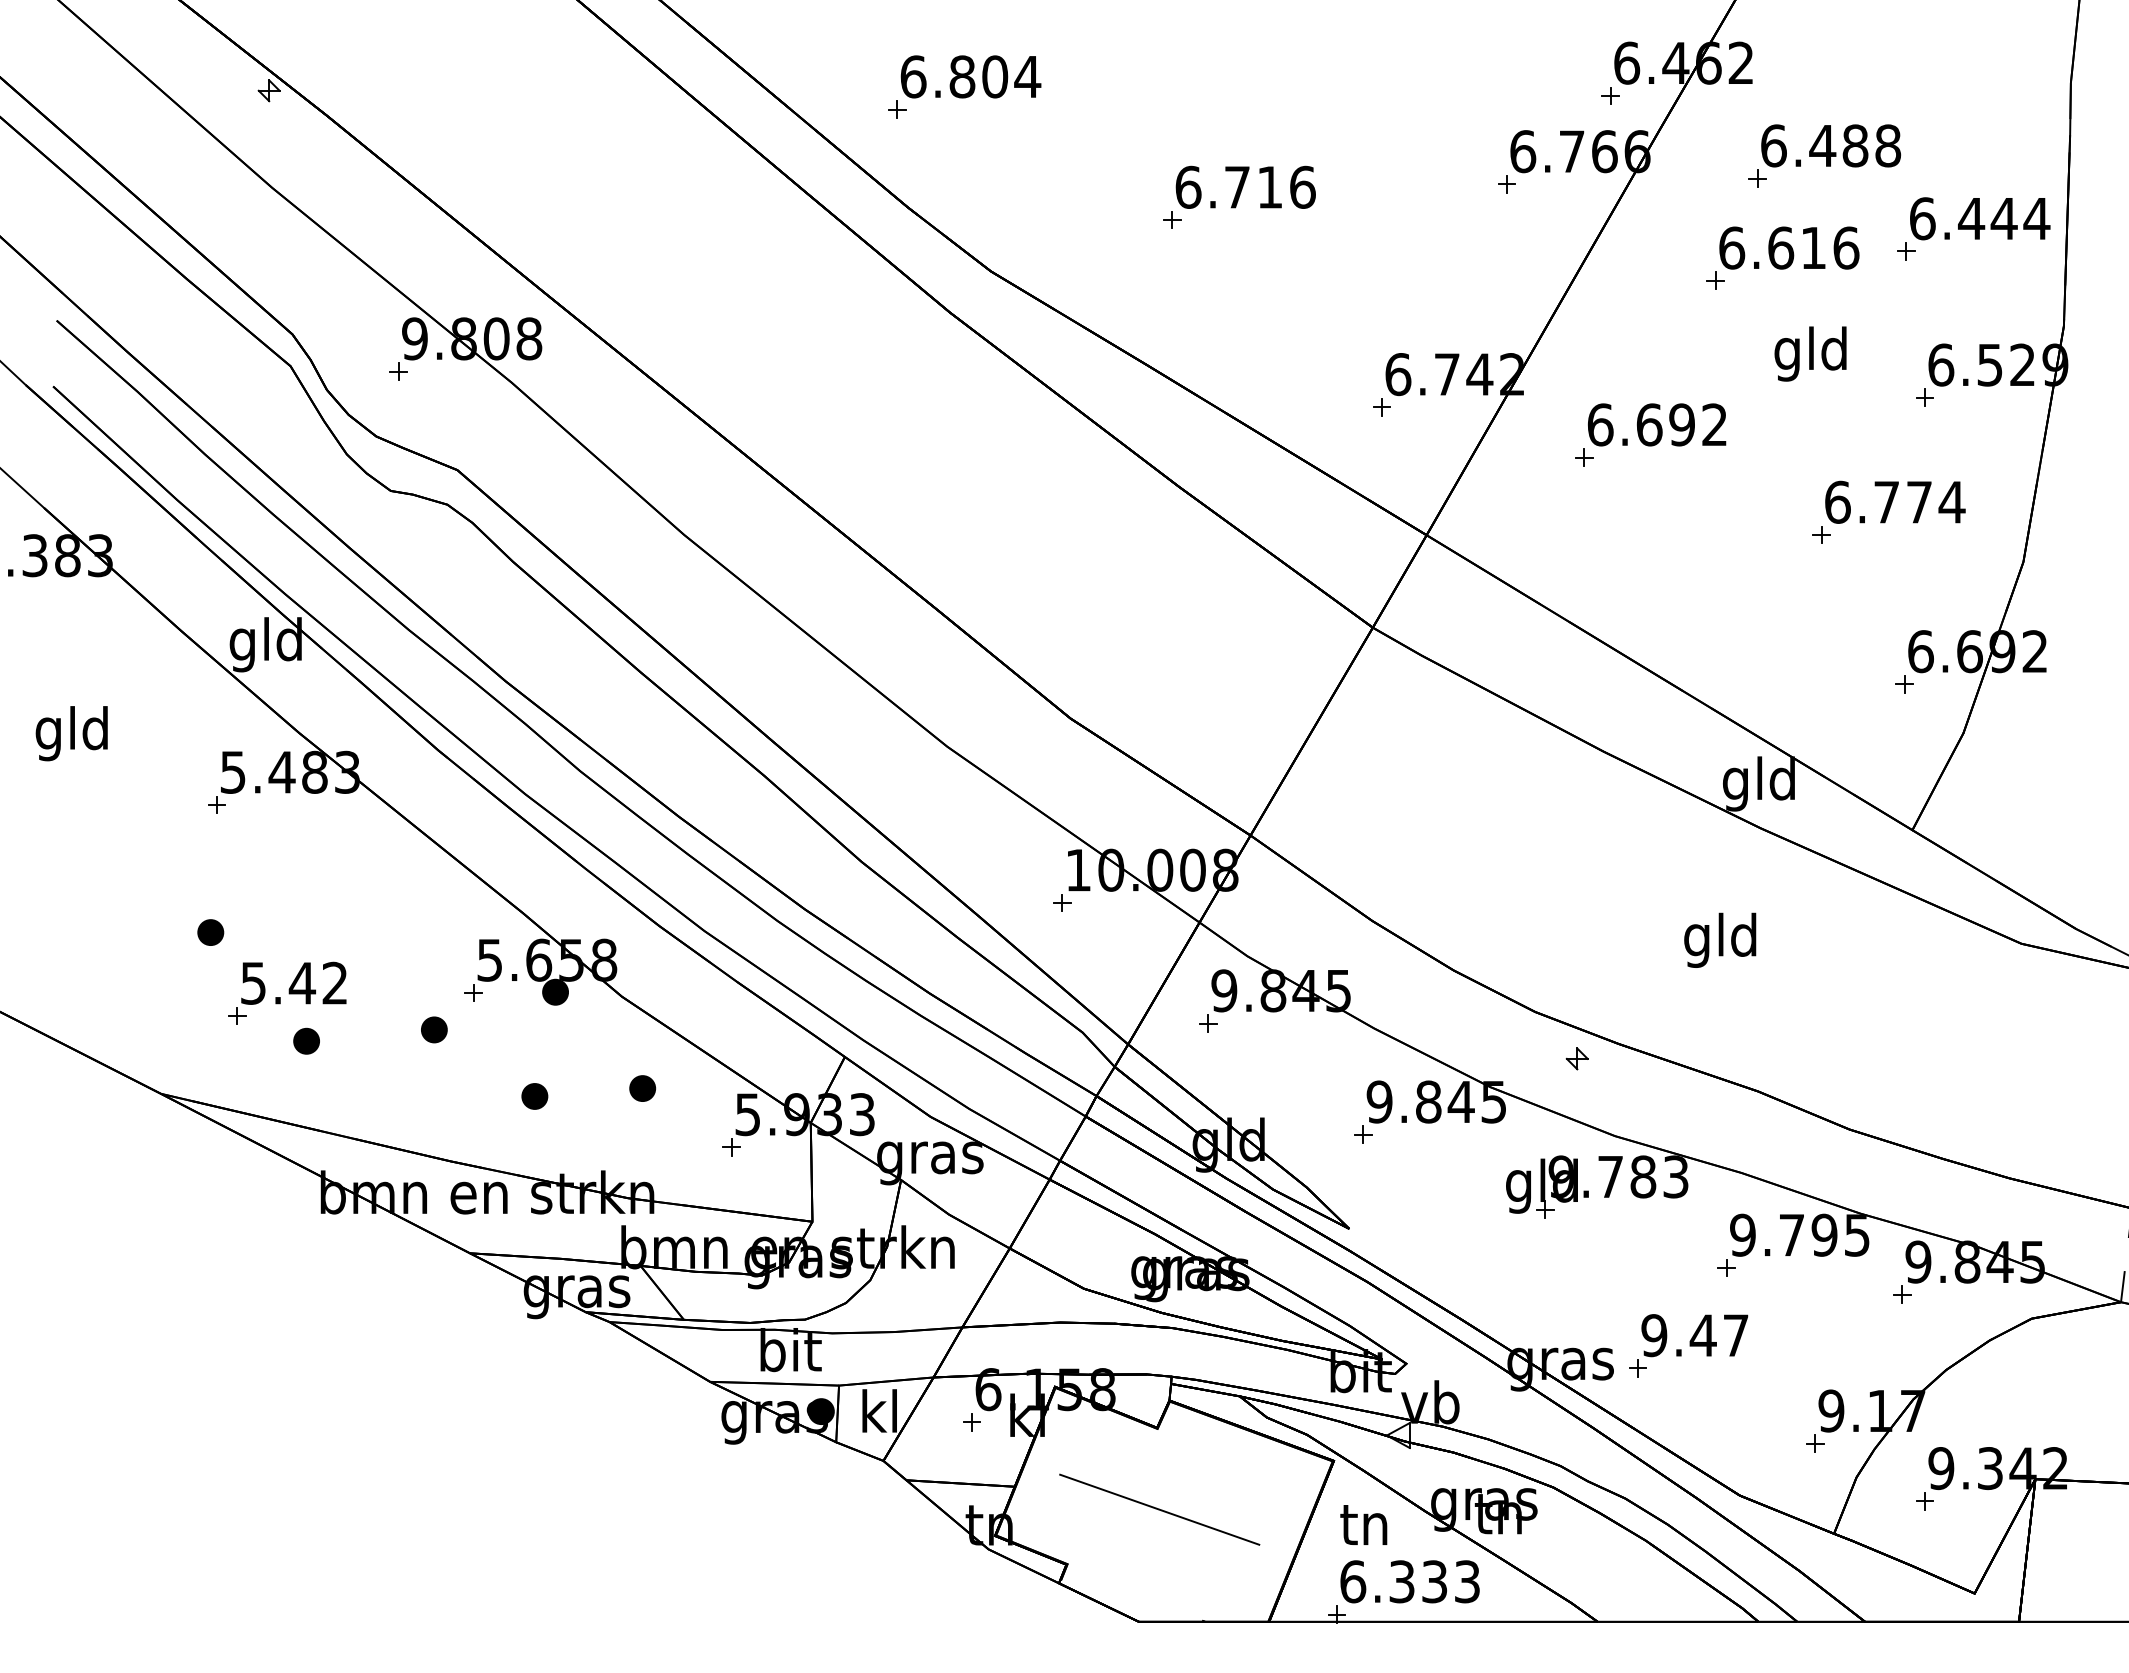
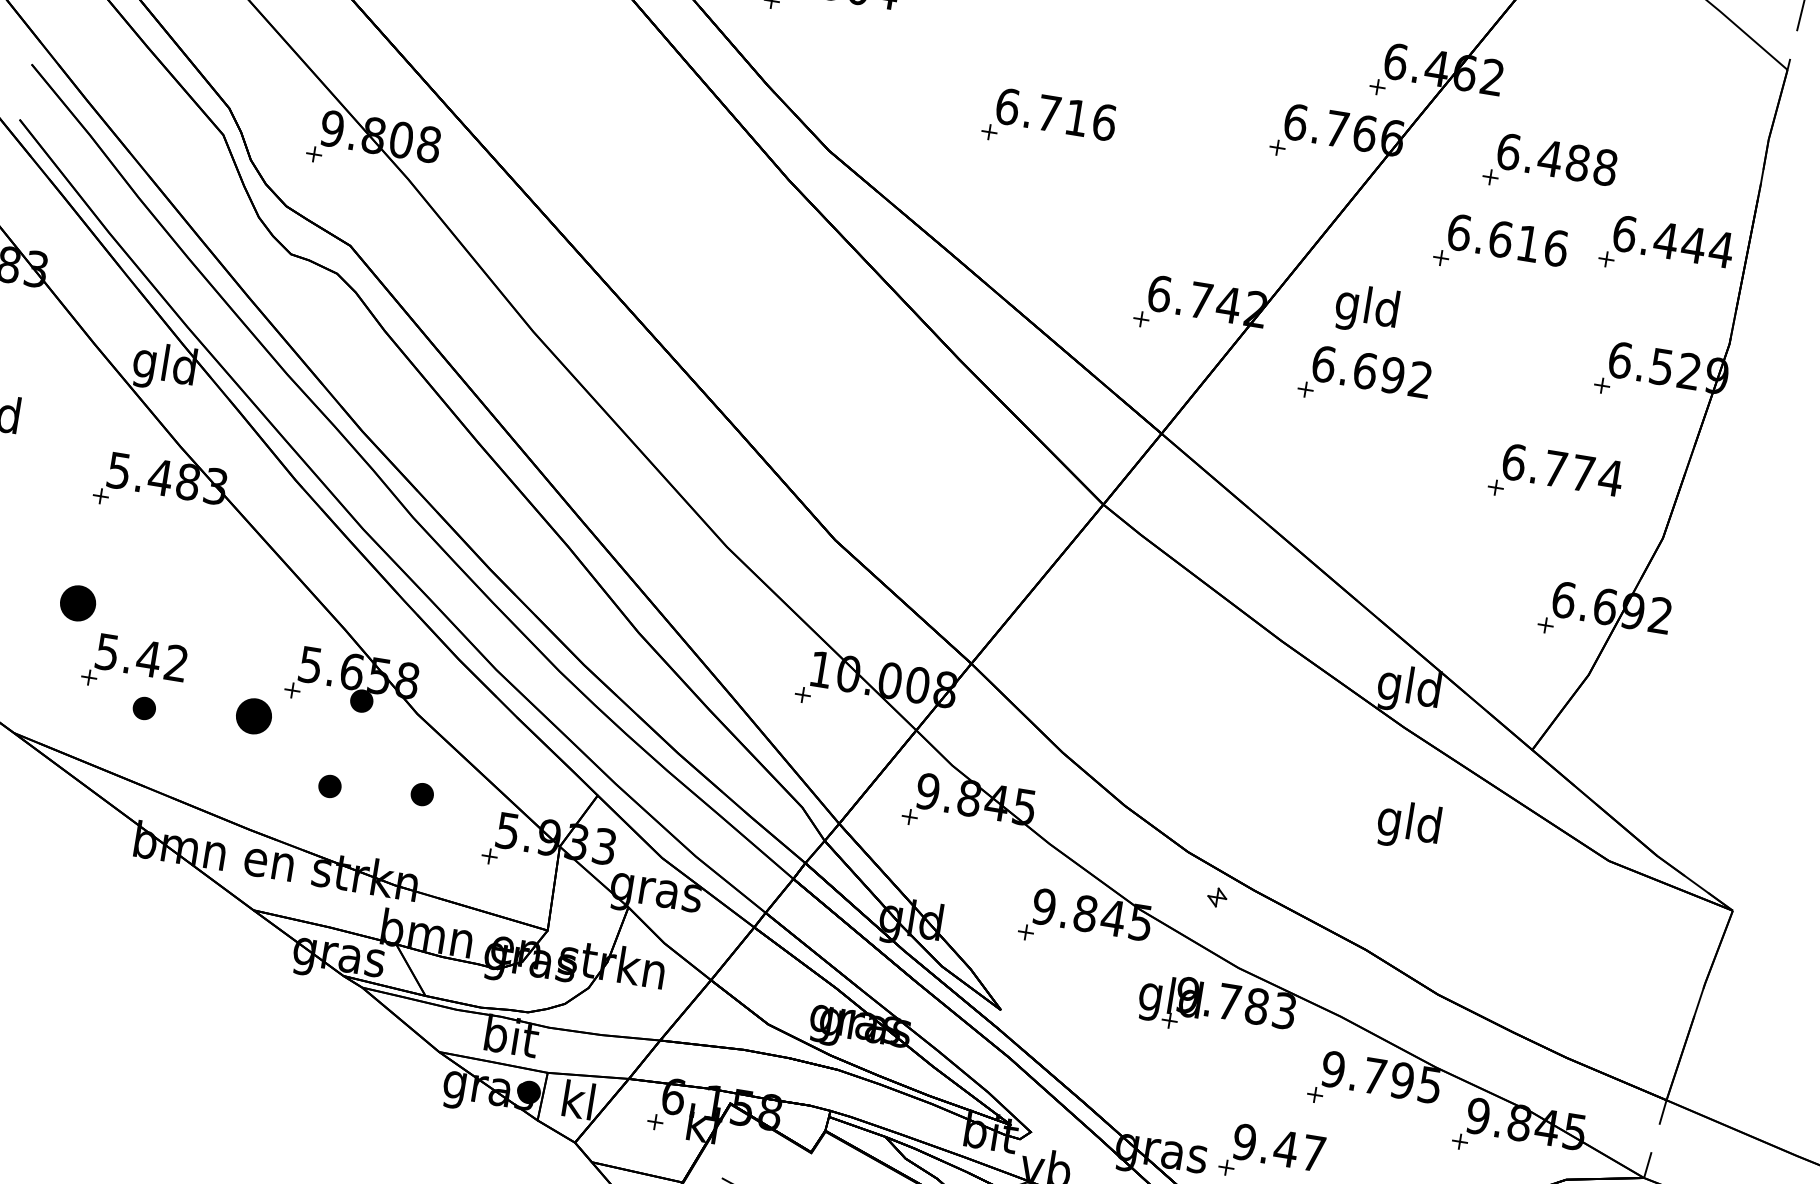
text: (1810, 353) -> (1366, 309), moved
part: (210, 932) -> (77, 603), size x1.6
text: (1720, 939) -> (1409, 824), moved
part: (434, 1029) -> (254, 716), size x1.6

